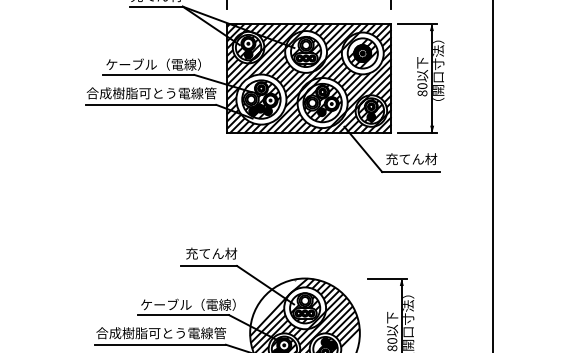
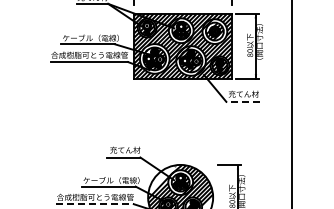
line: (409, 171) -> (242, 101), solid -> dashed
line: (161, 345) -> (95, 204), solid -> dashed

